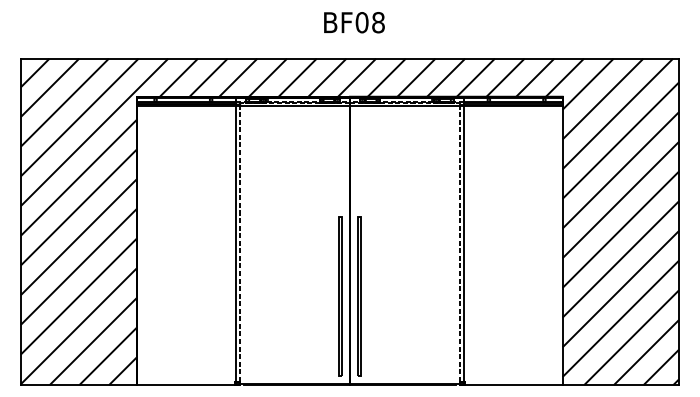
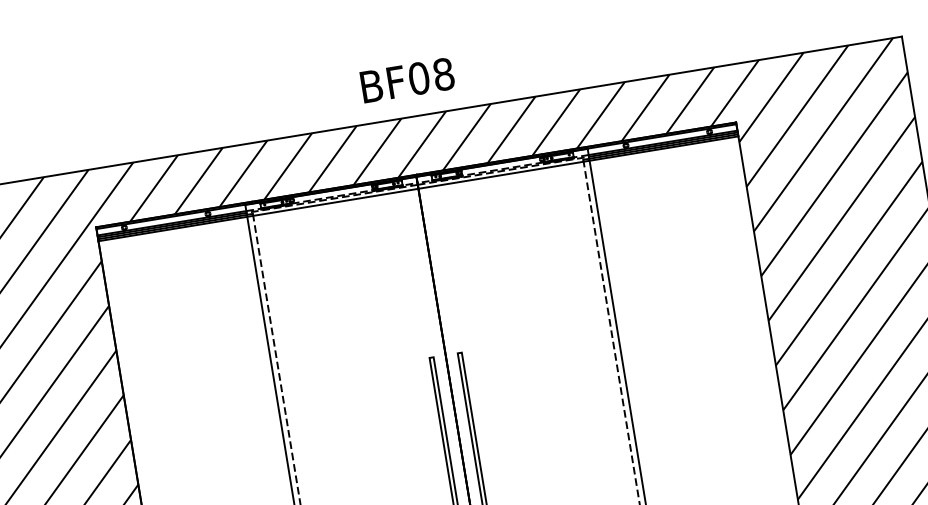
text: (354, 22) -> (407, 80), moved

